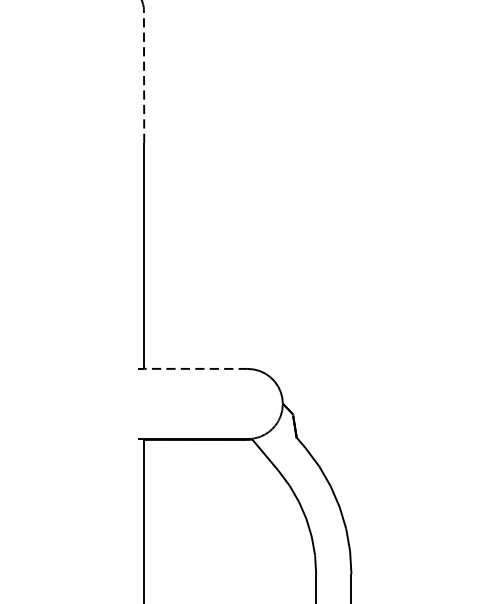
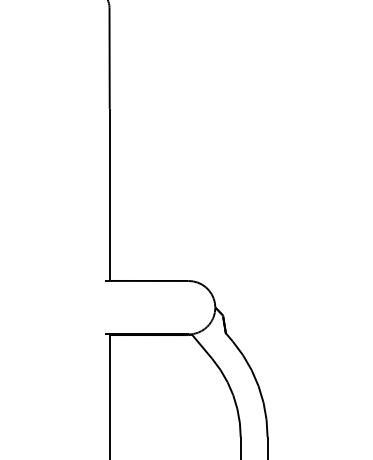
line: (143, 76) -> (109, 58), dashed -> solid
line: (195, 368) -> (148, 280), dashed -> solid

